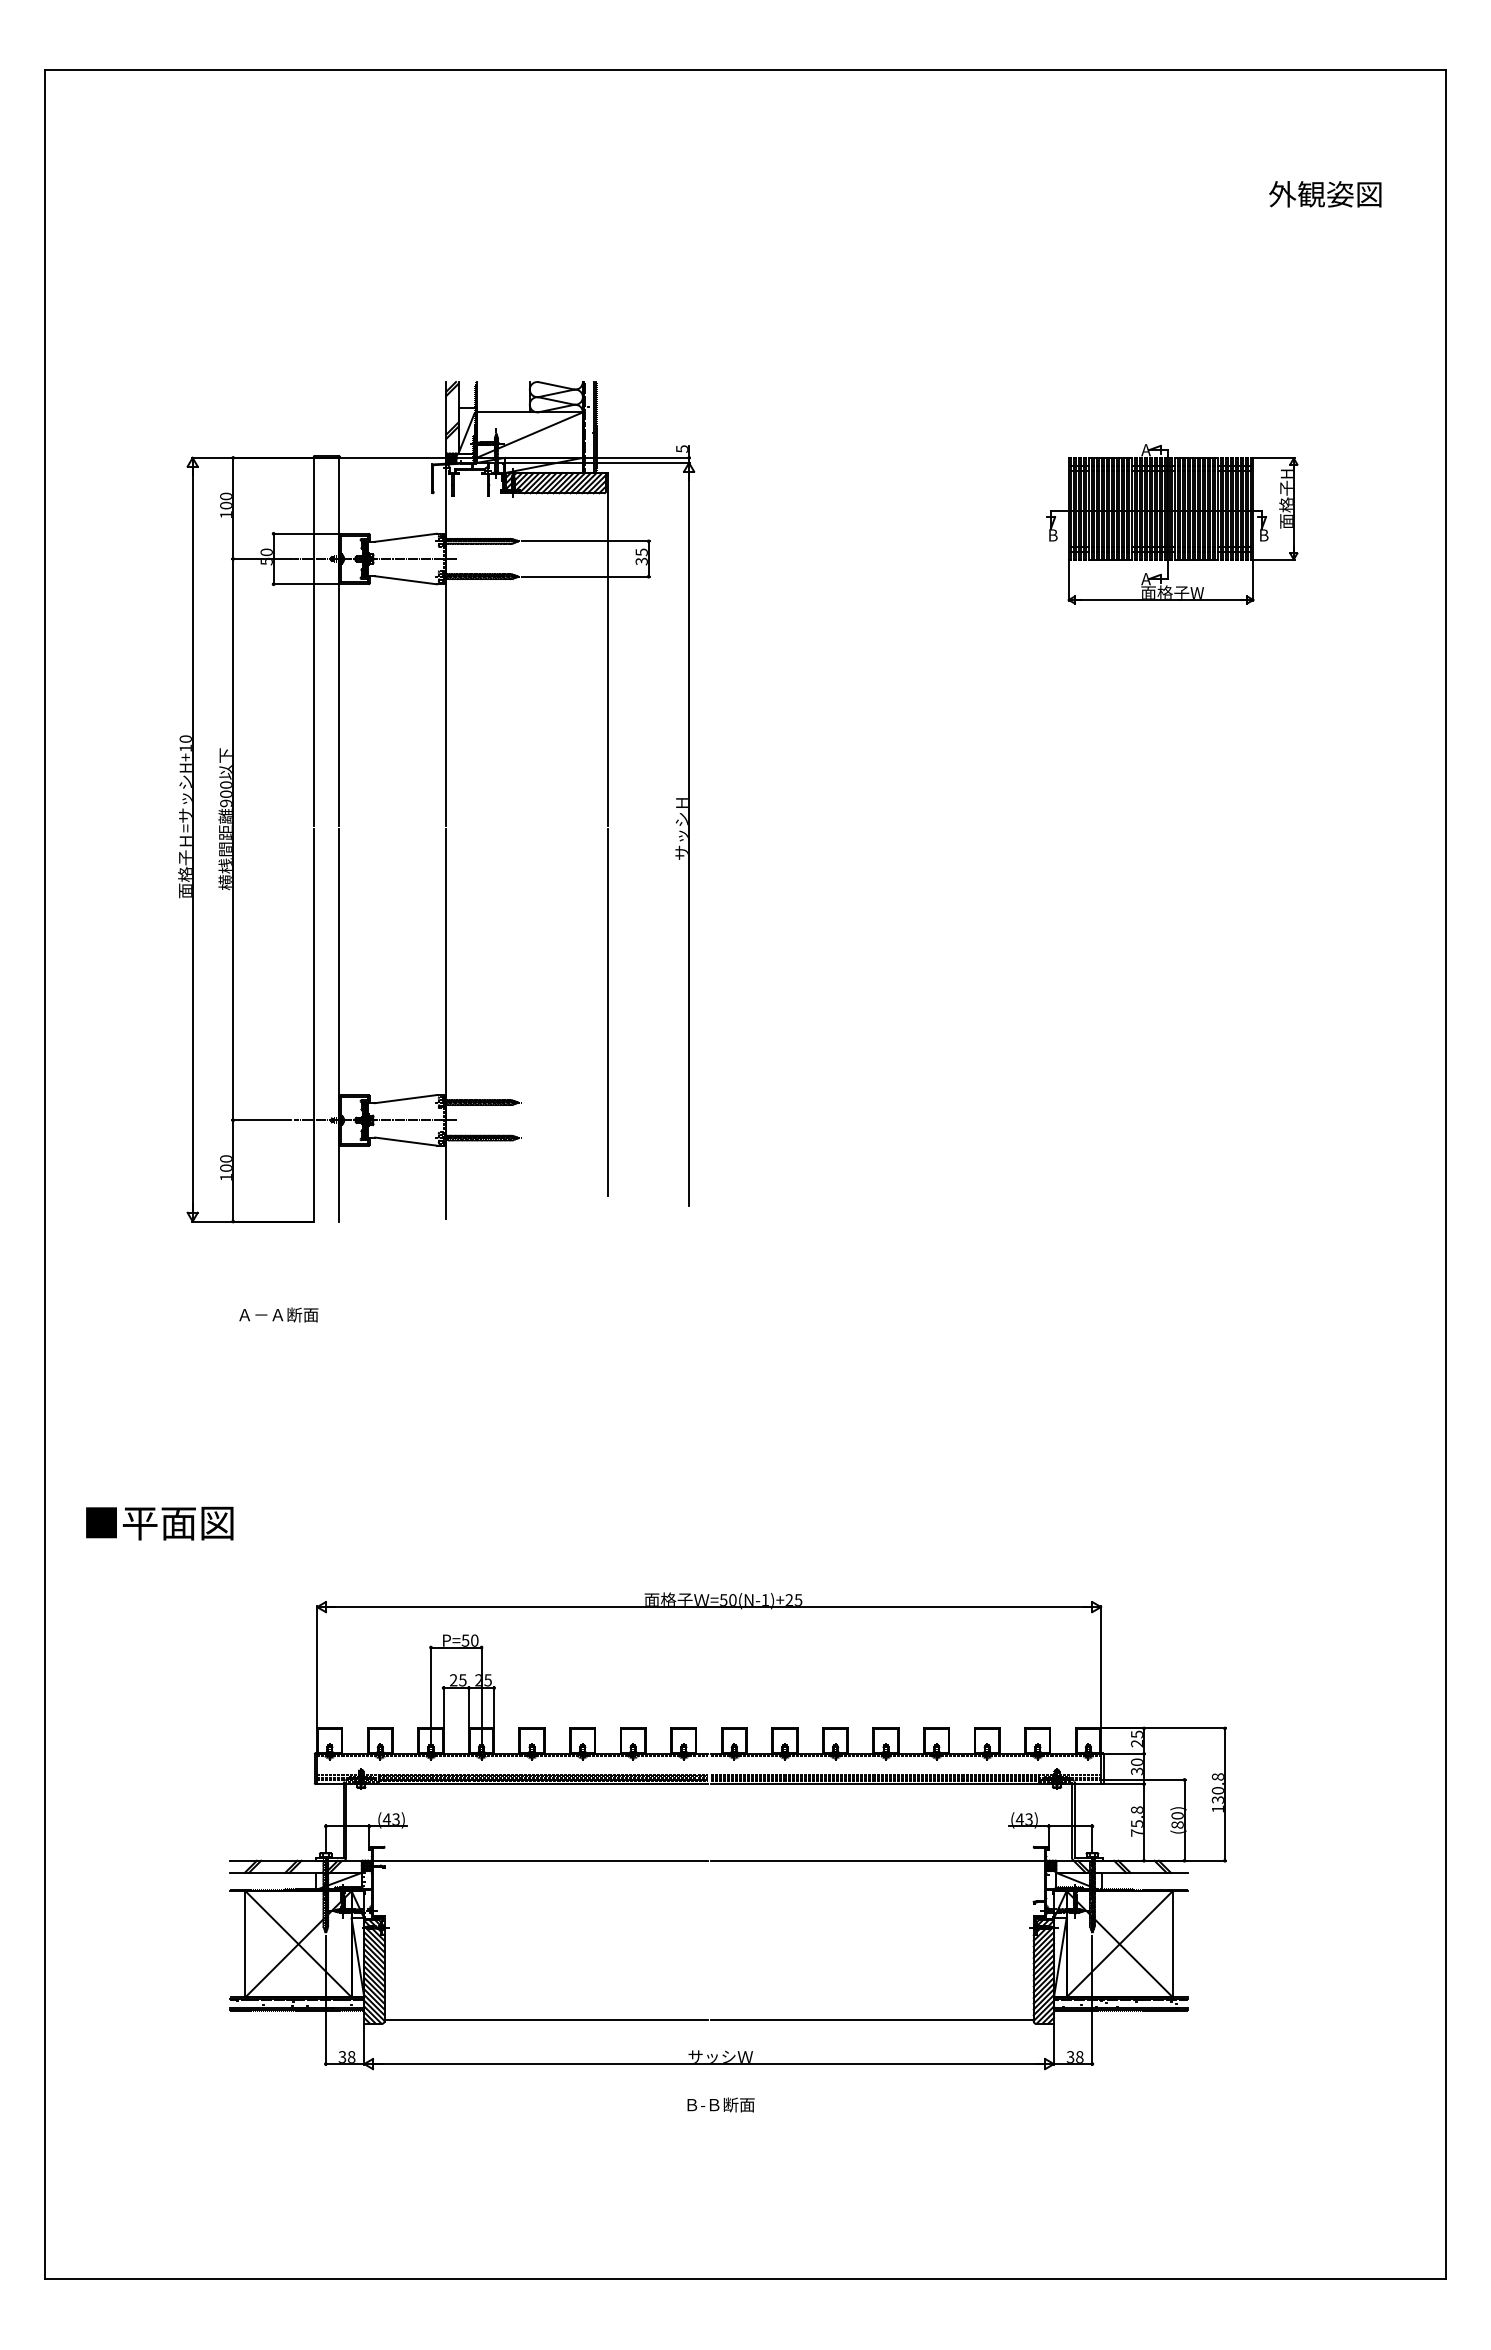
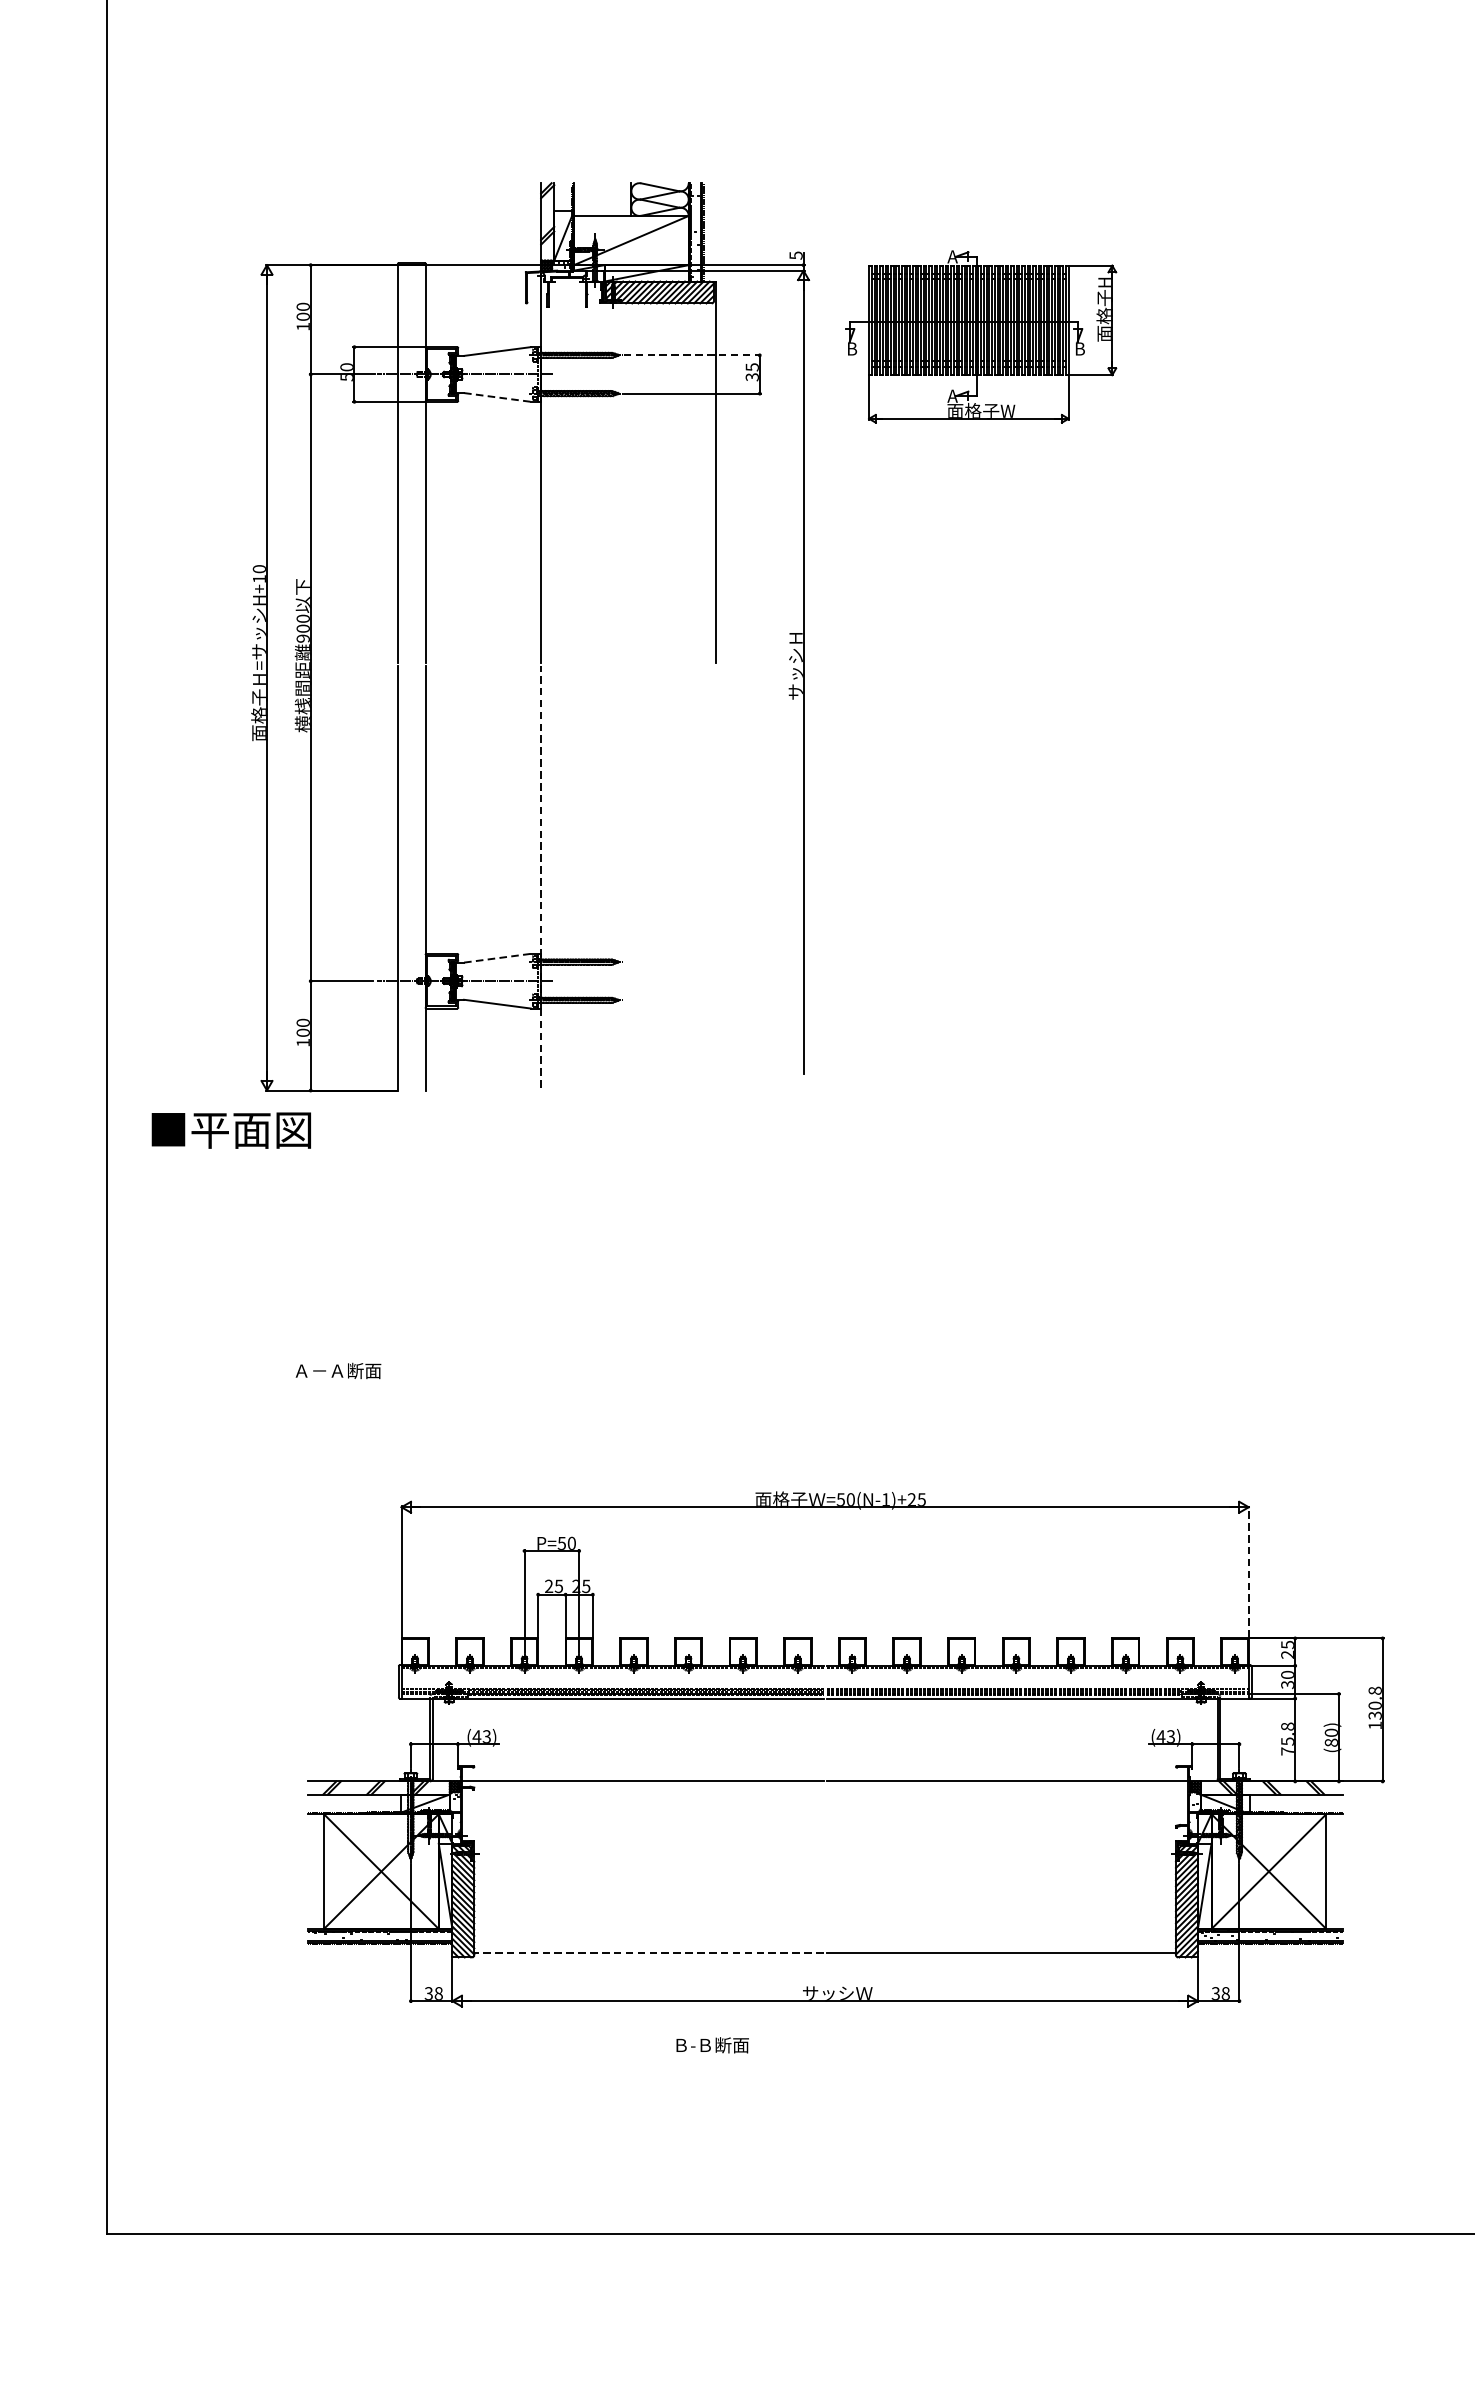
part: (1172, 524) -> (981, 337), moved
line: (586, 541) -> (692, 355), solid -> dashed
line: (406, 580) -> (498, 397), solid -> dashed
line: (608, 1012) -> (716, 864), removed
line: (446, 1023) -> (541, 876), solid -> dashed
line: (406, 1099) -> (498, 958), solid -> dashed
text: (278, 1314) -> (338, 1370), moved
text: (159, 1523) -> (231, 1130), moved
line: (1101, 1666) -> (1249, 1571), solid -> dashed
line: (546, 2019) -> (649, 1952), solid -> dashed
text: (720, 2104) -> (712, 2044), moved

